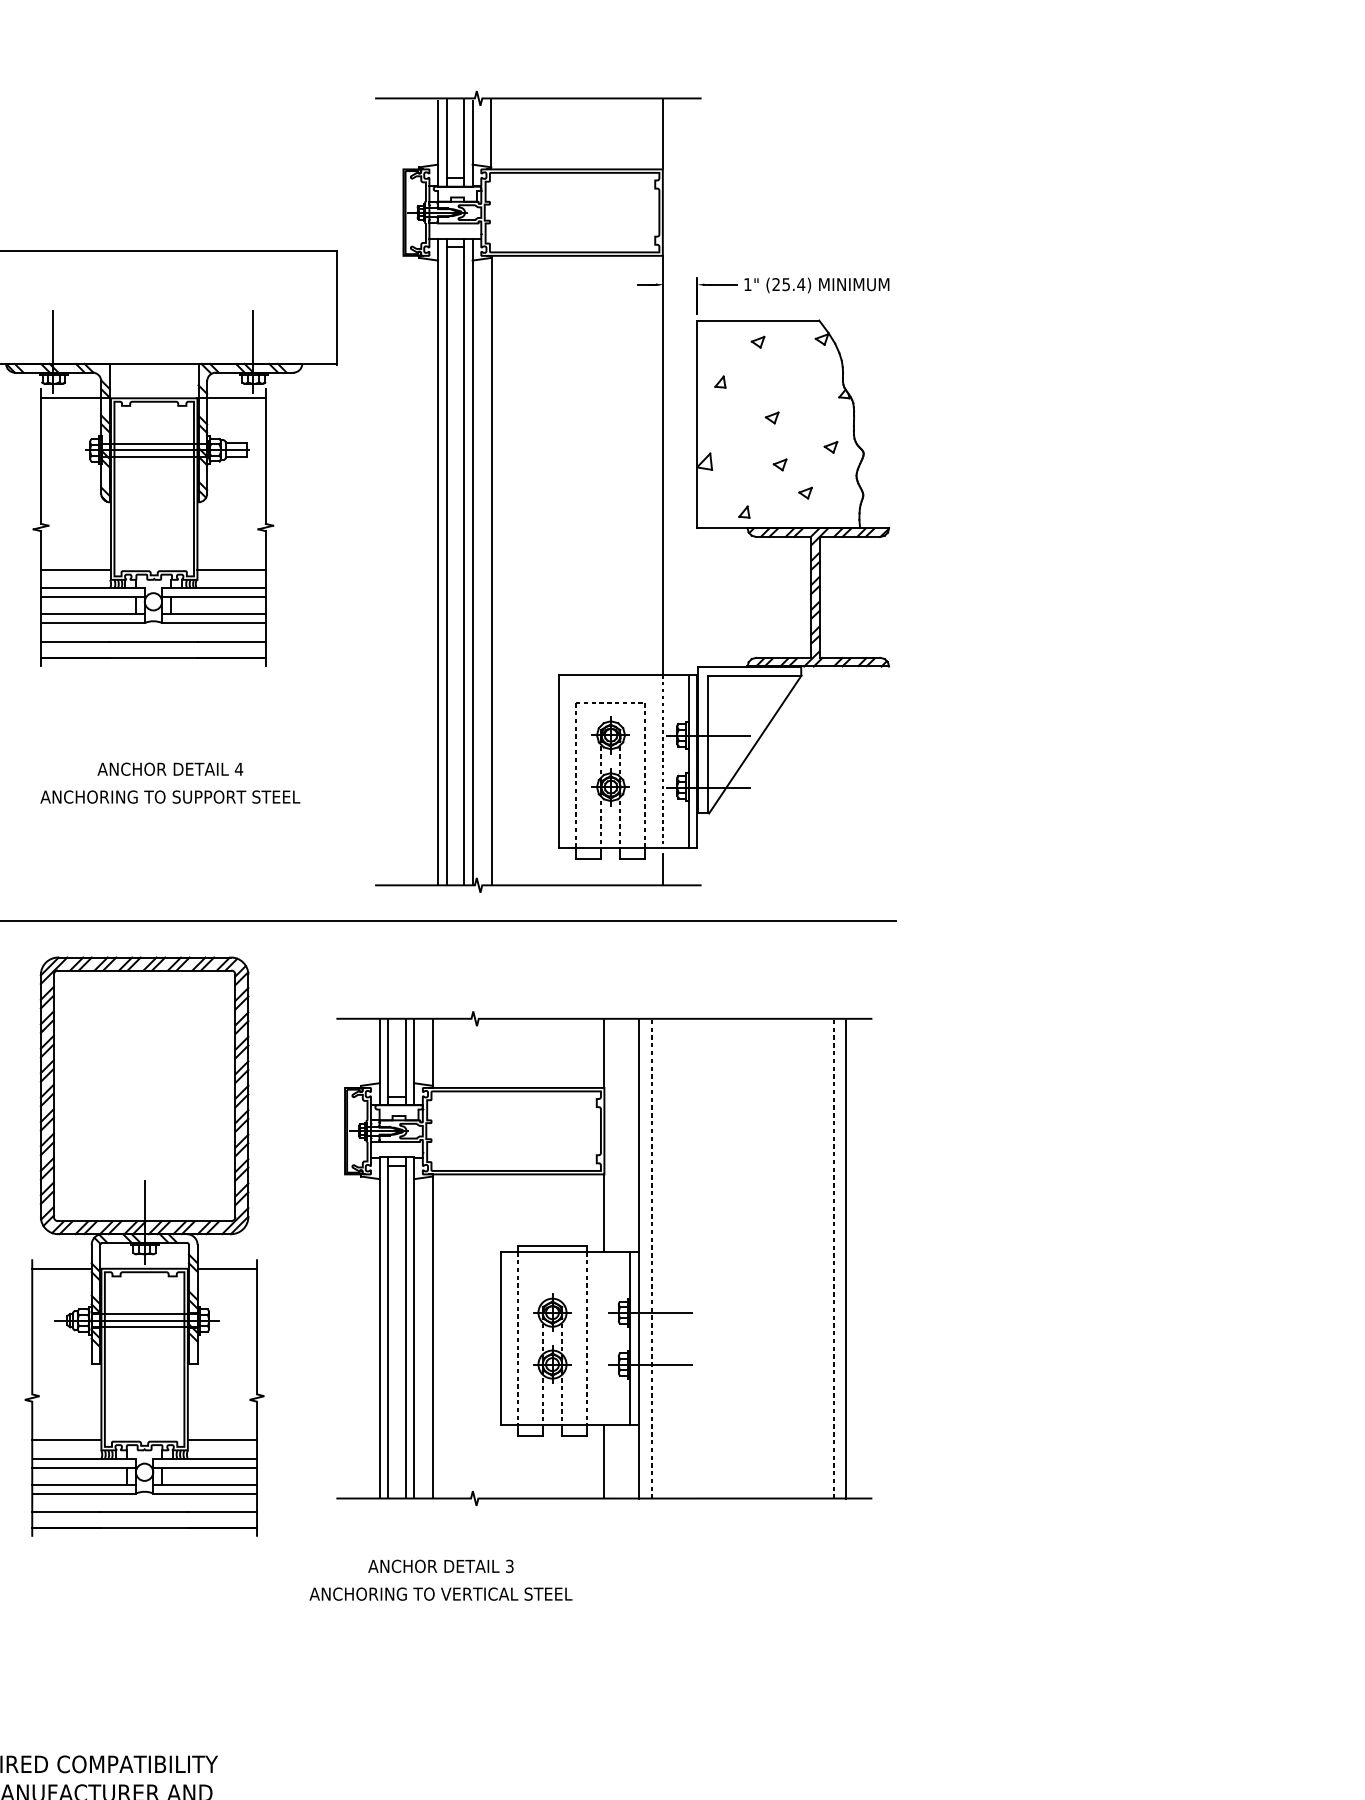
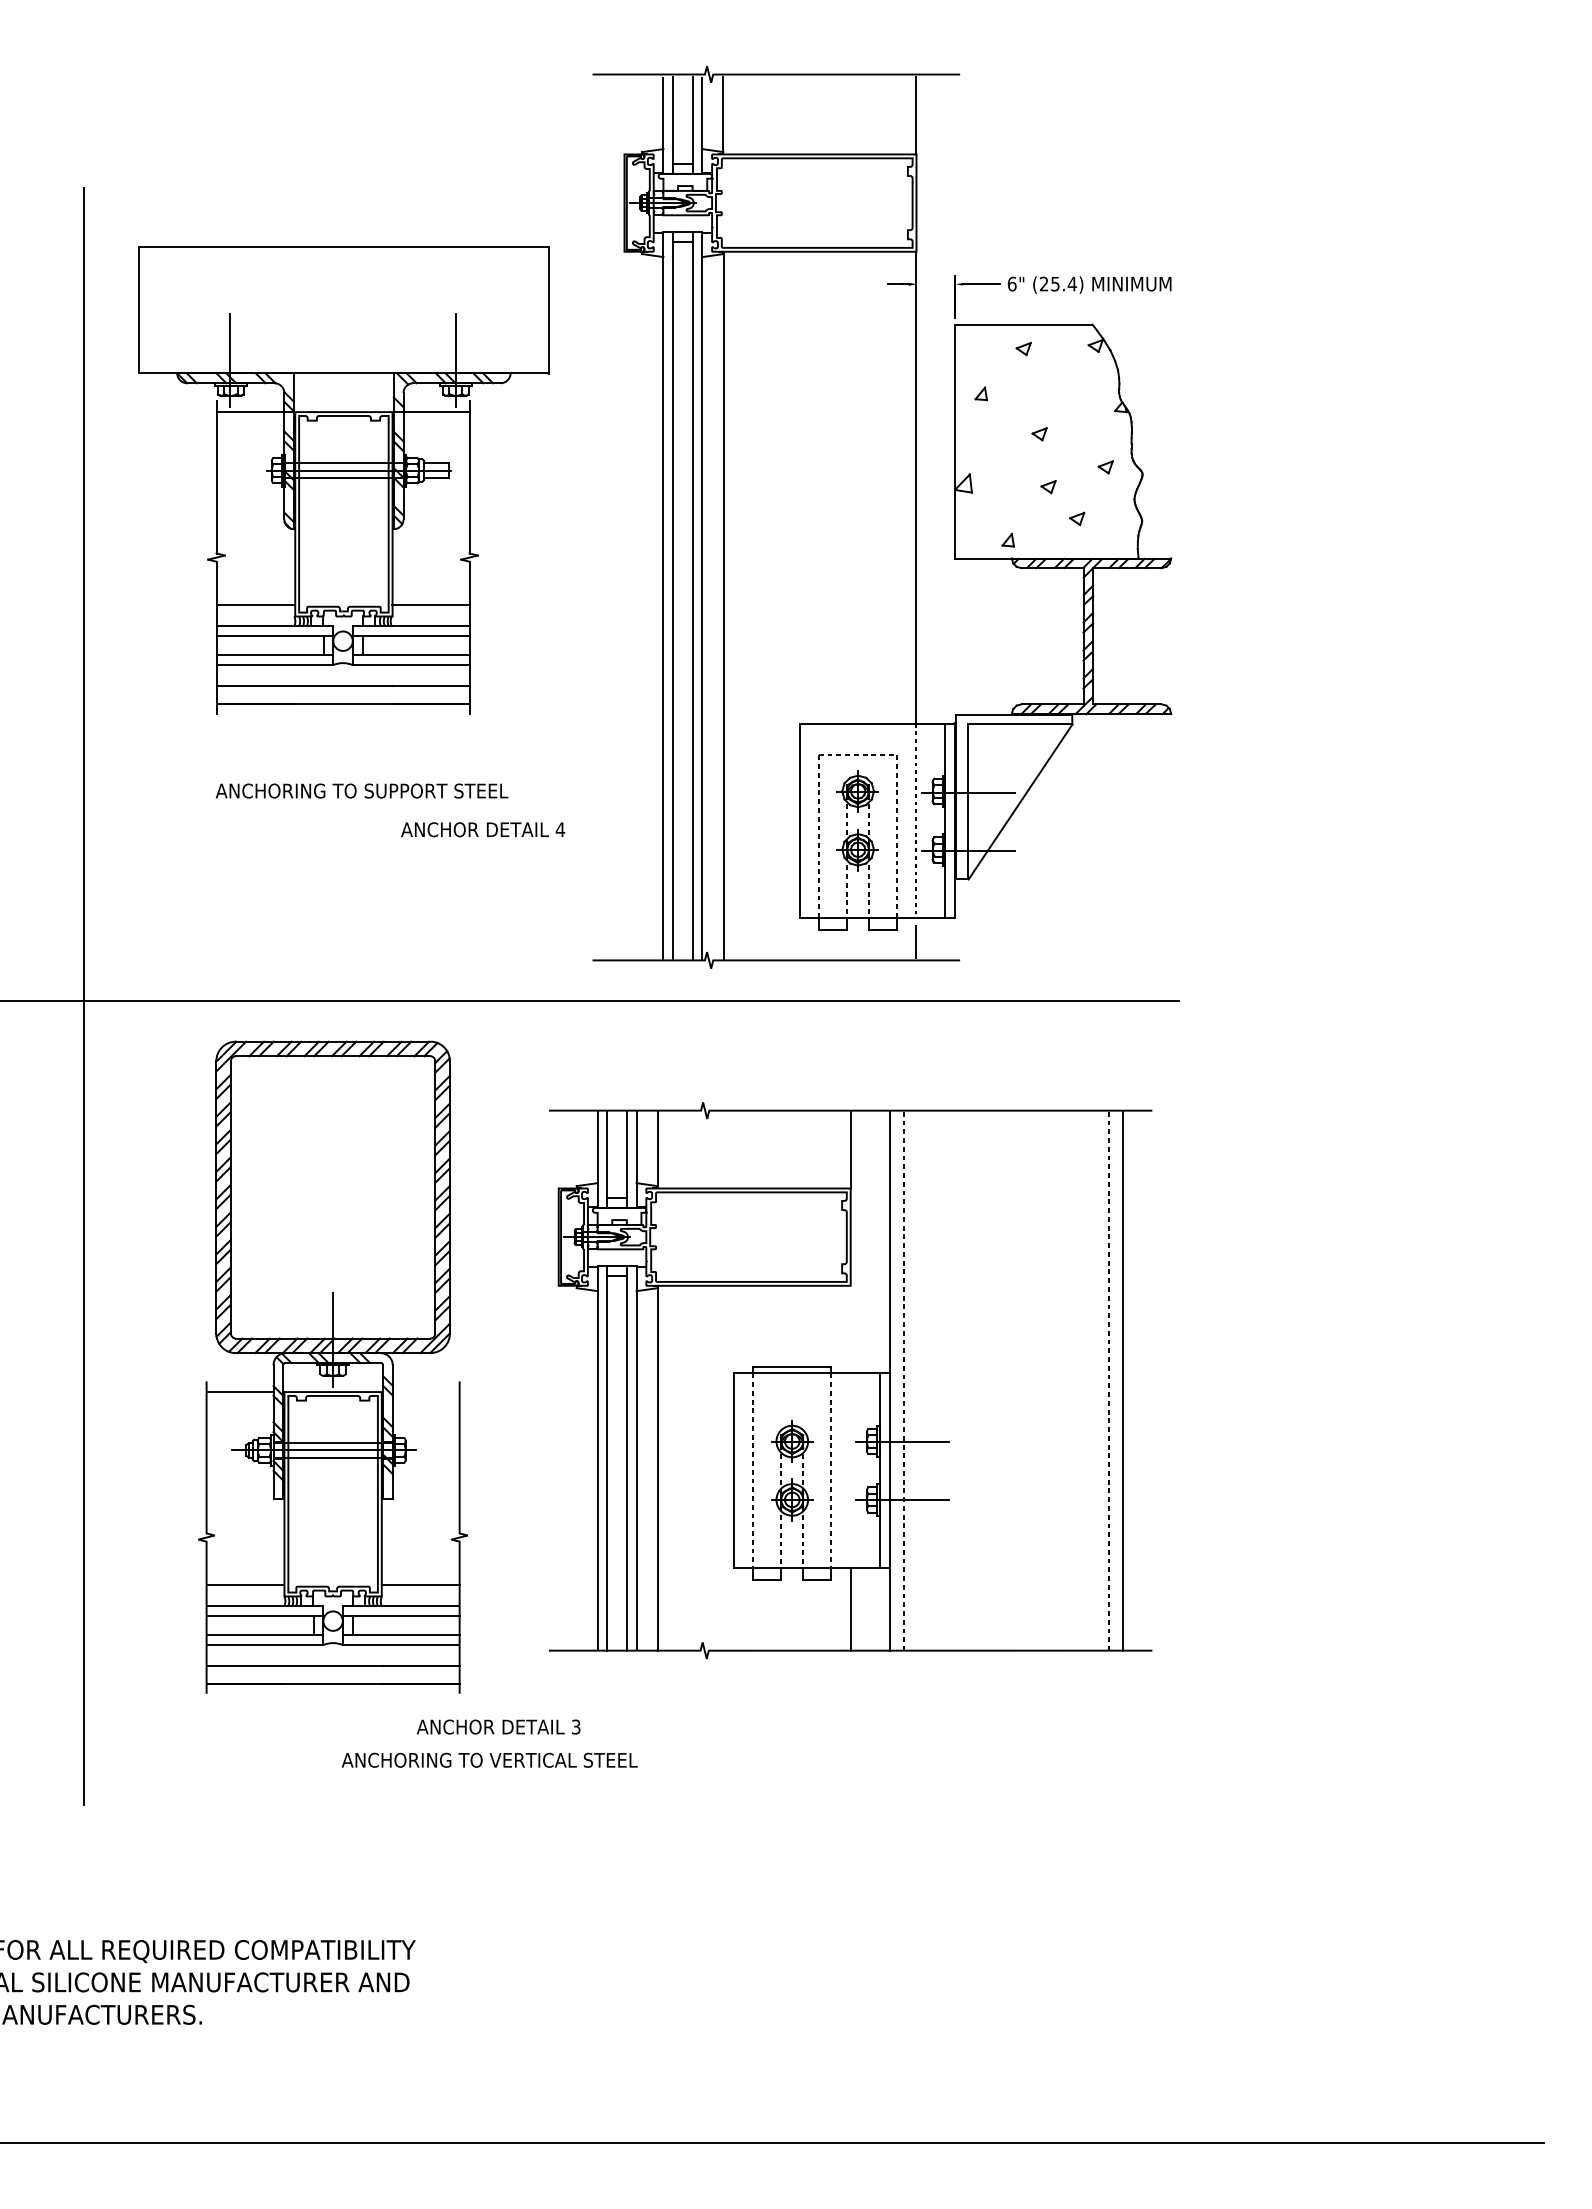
text: (747, 284) -> (1011, 283), 1" -> 6"
text: (170, 769) -> (483, 829), moved
text: (170, 796) -> (362, 790), moved
line: (604, 1213) -> (850, 1329), removed
line: (226, 1269) -> (425, 1392), removed
text: (440, 1565) -> (498, 1726), moved
text: (440, 1593) -> (489, 1759), moved

